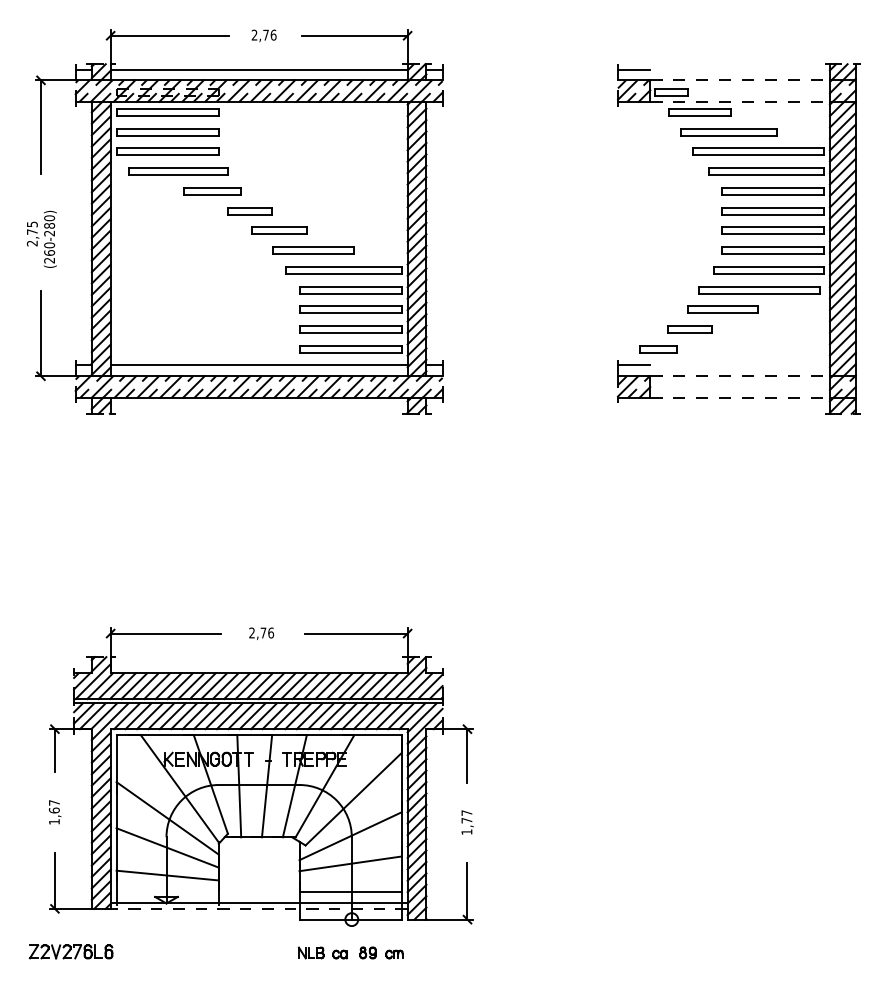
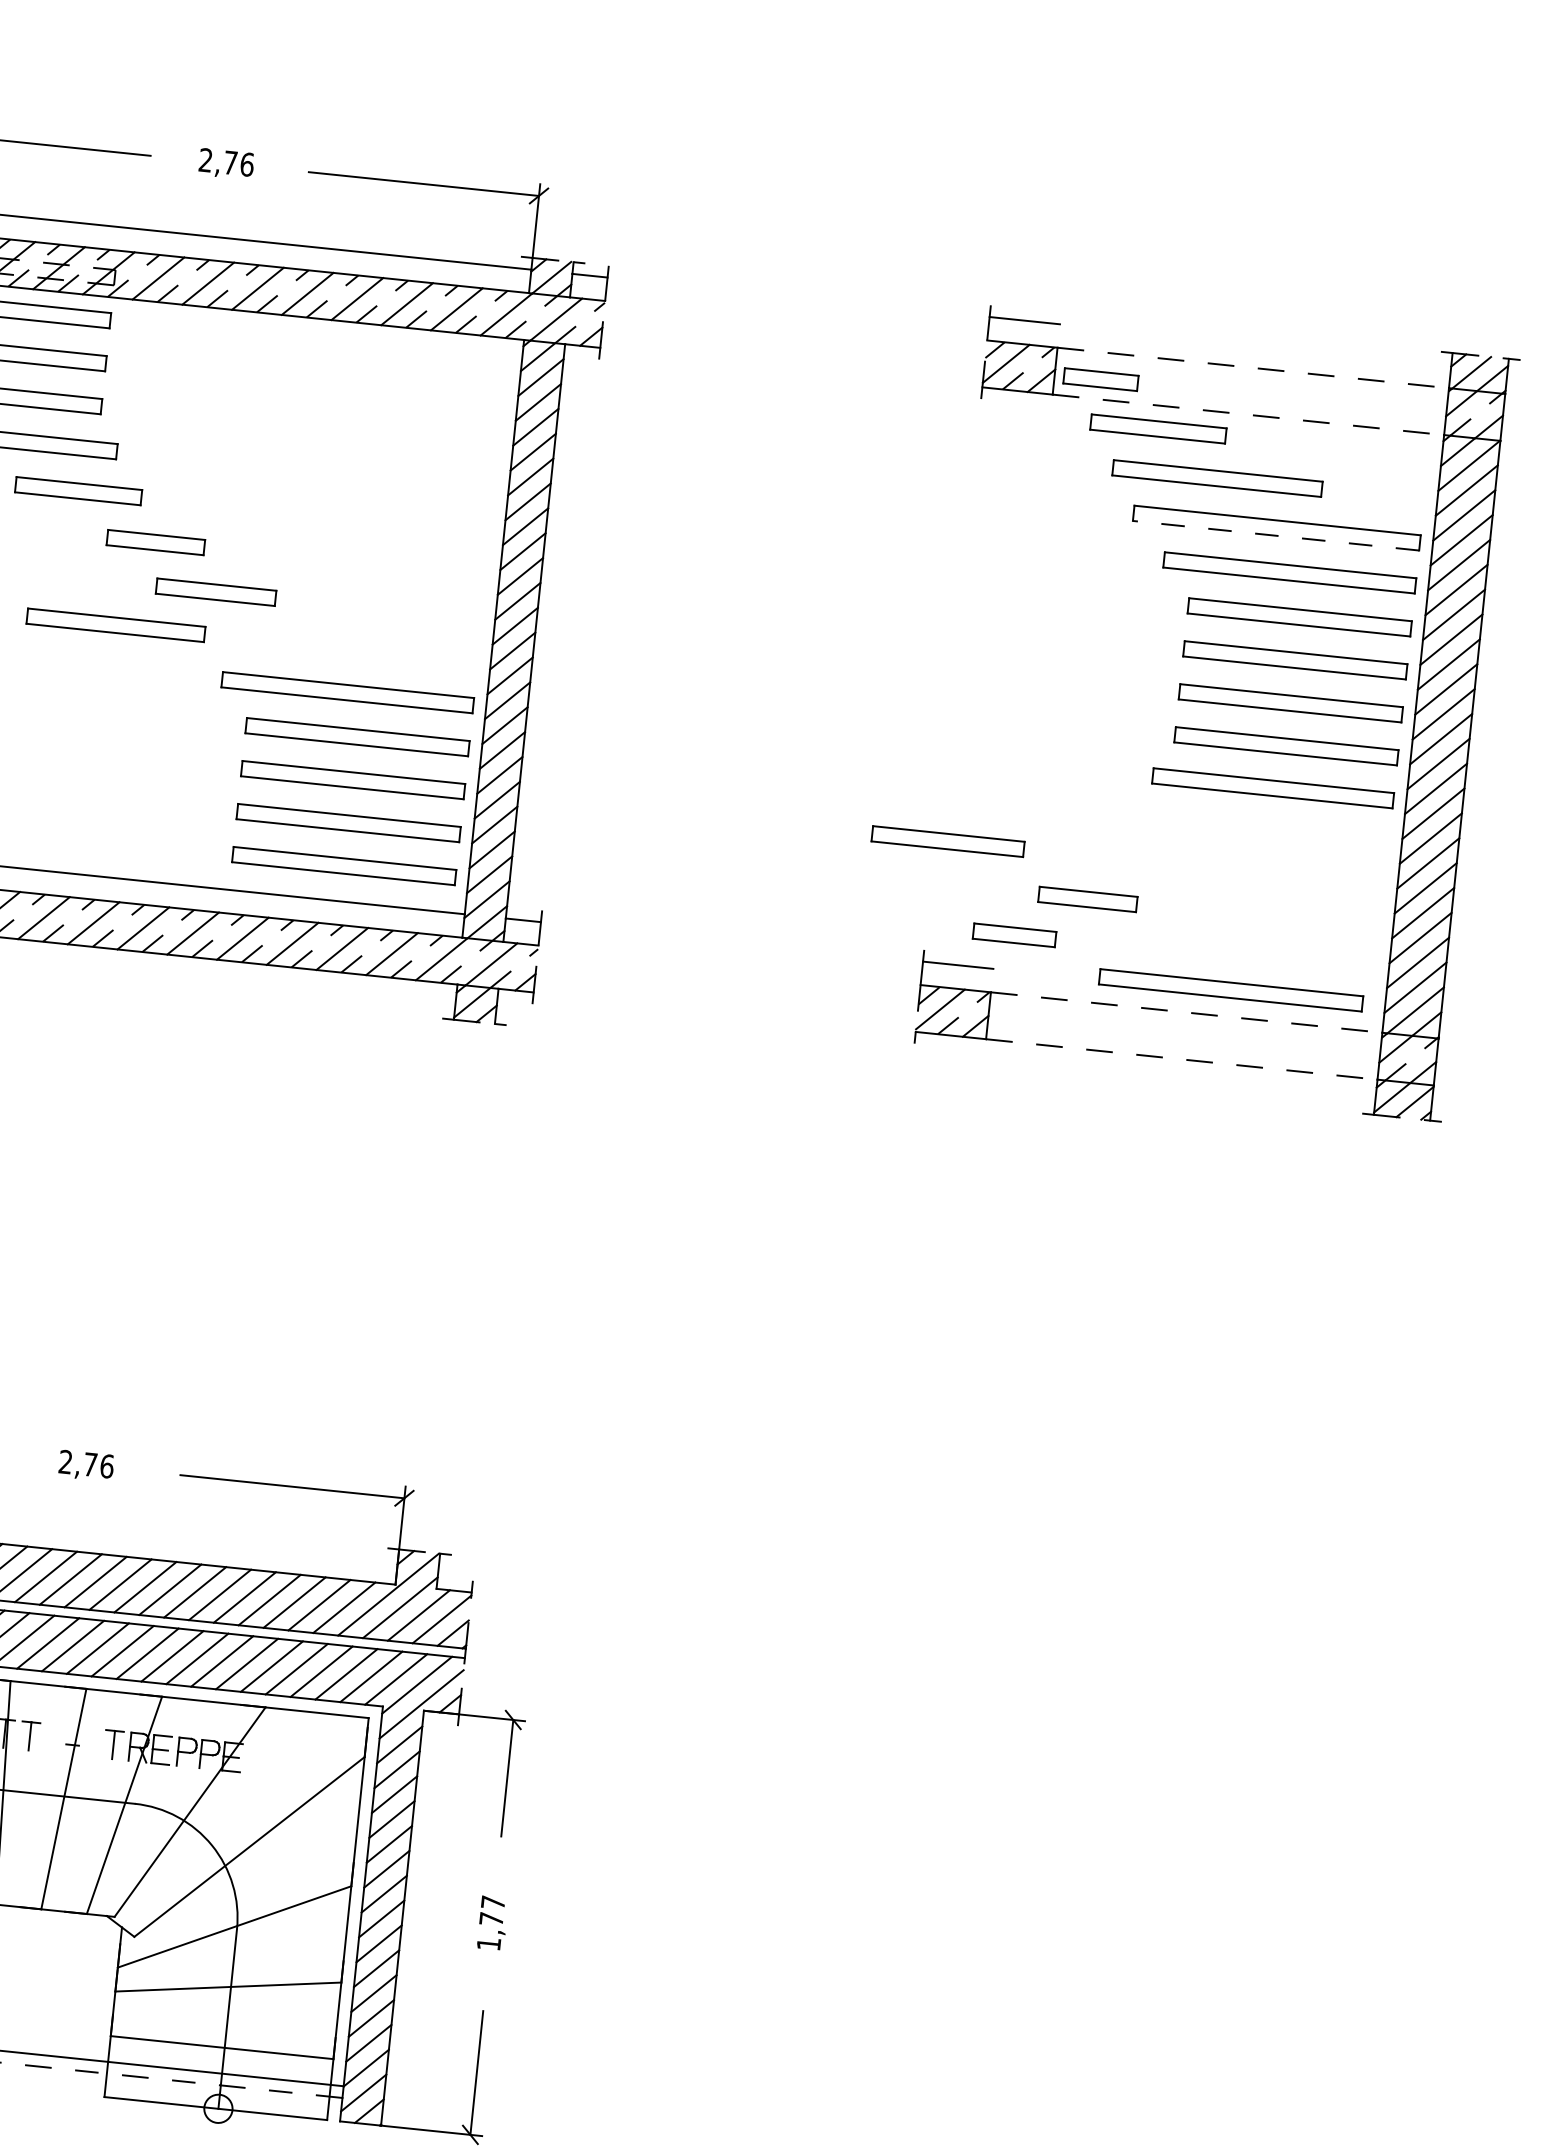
line: (758, 155) -> (1276, 535), solid -> dashed
part: (313, 250) -> (115, 625), moved
part: (759, 290) -> (1231, 991), moved
part: (722, 309) -> (947, 840), moved

